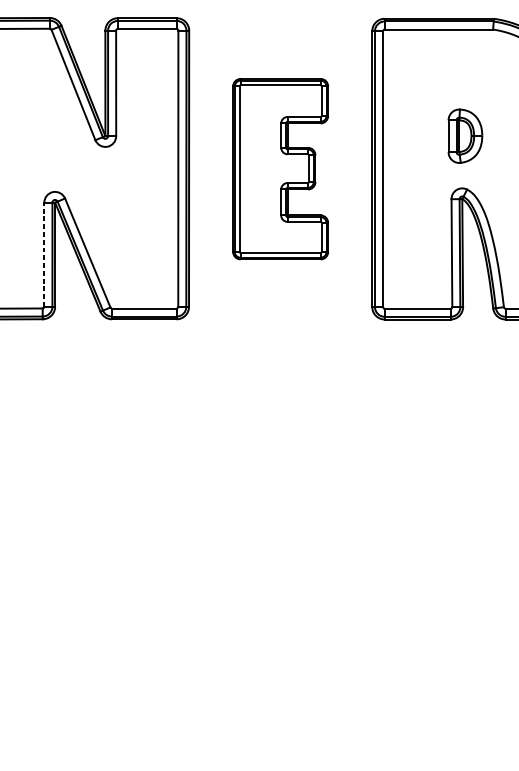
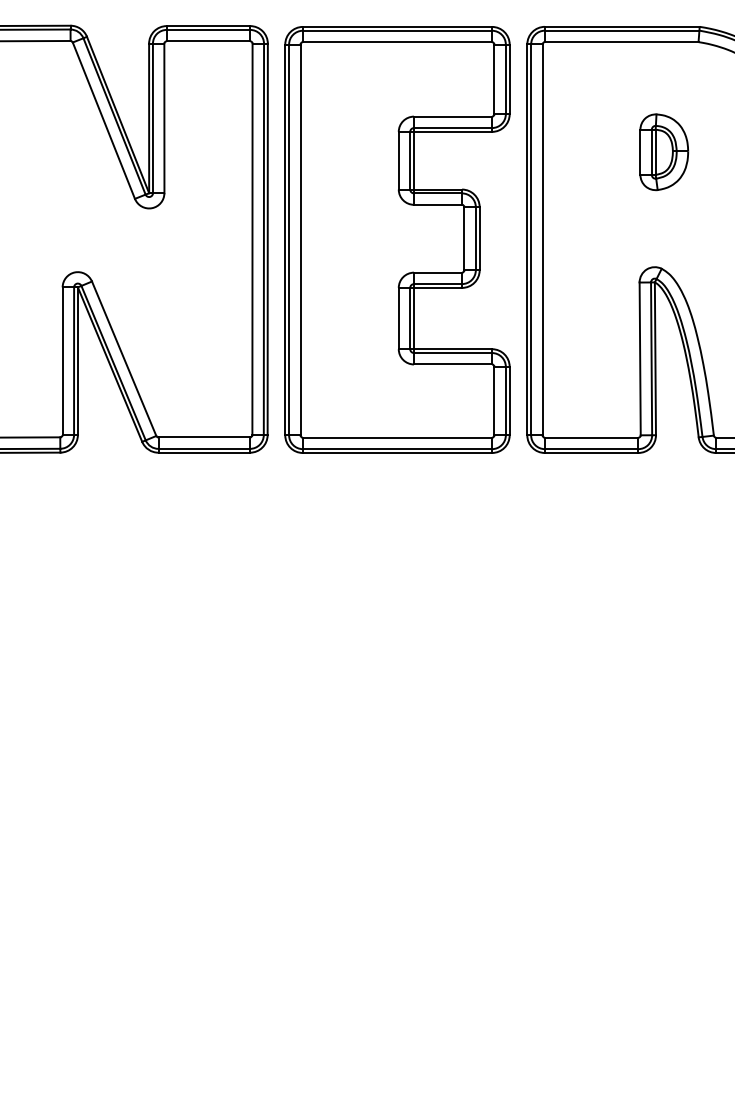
part: (465, 136) -> (664, 152), moved
part: (280, 168) -> (397, 239), size x1.67
line: (44, 254) -> (62, 361), dashed -> solid

